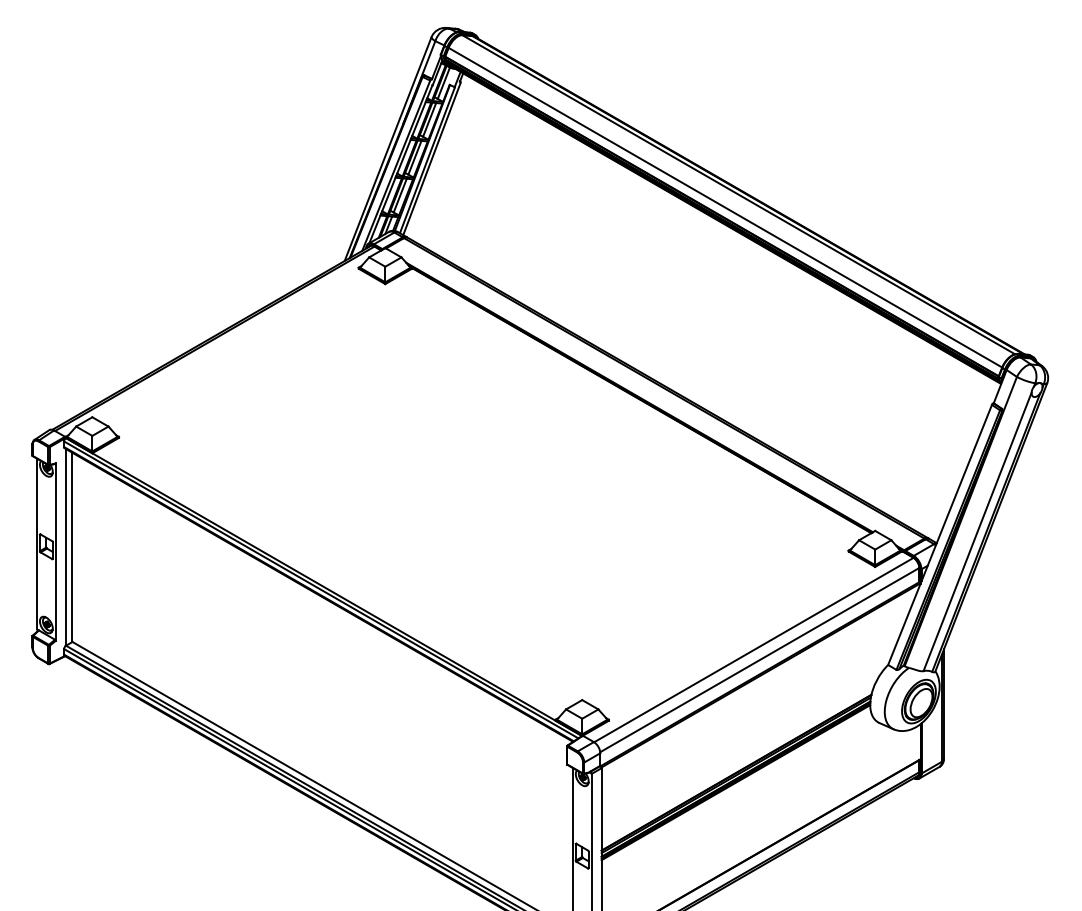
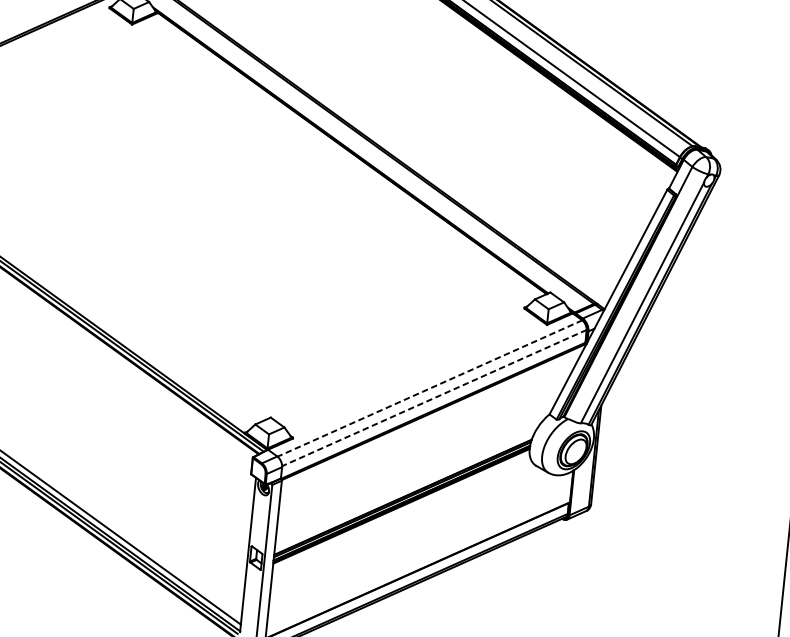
line: (753, 650) -> (429, 388), solid -> dashed
line: (759, 660) -> (434, 398), solid -> dashed

